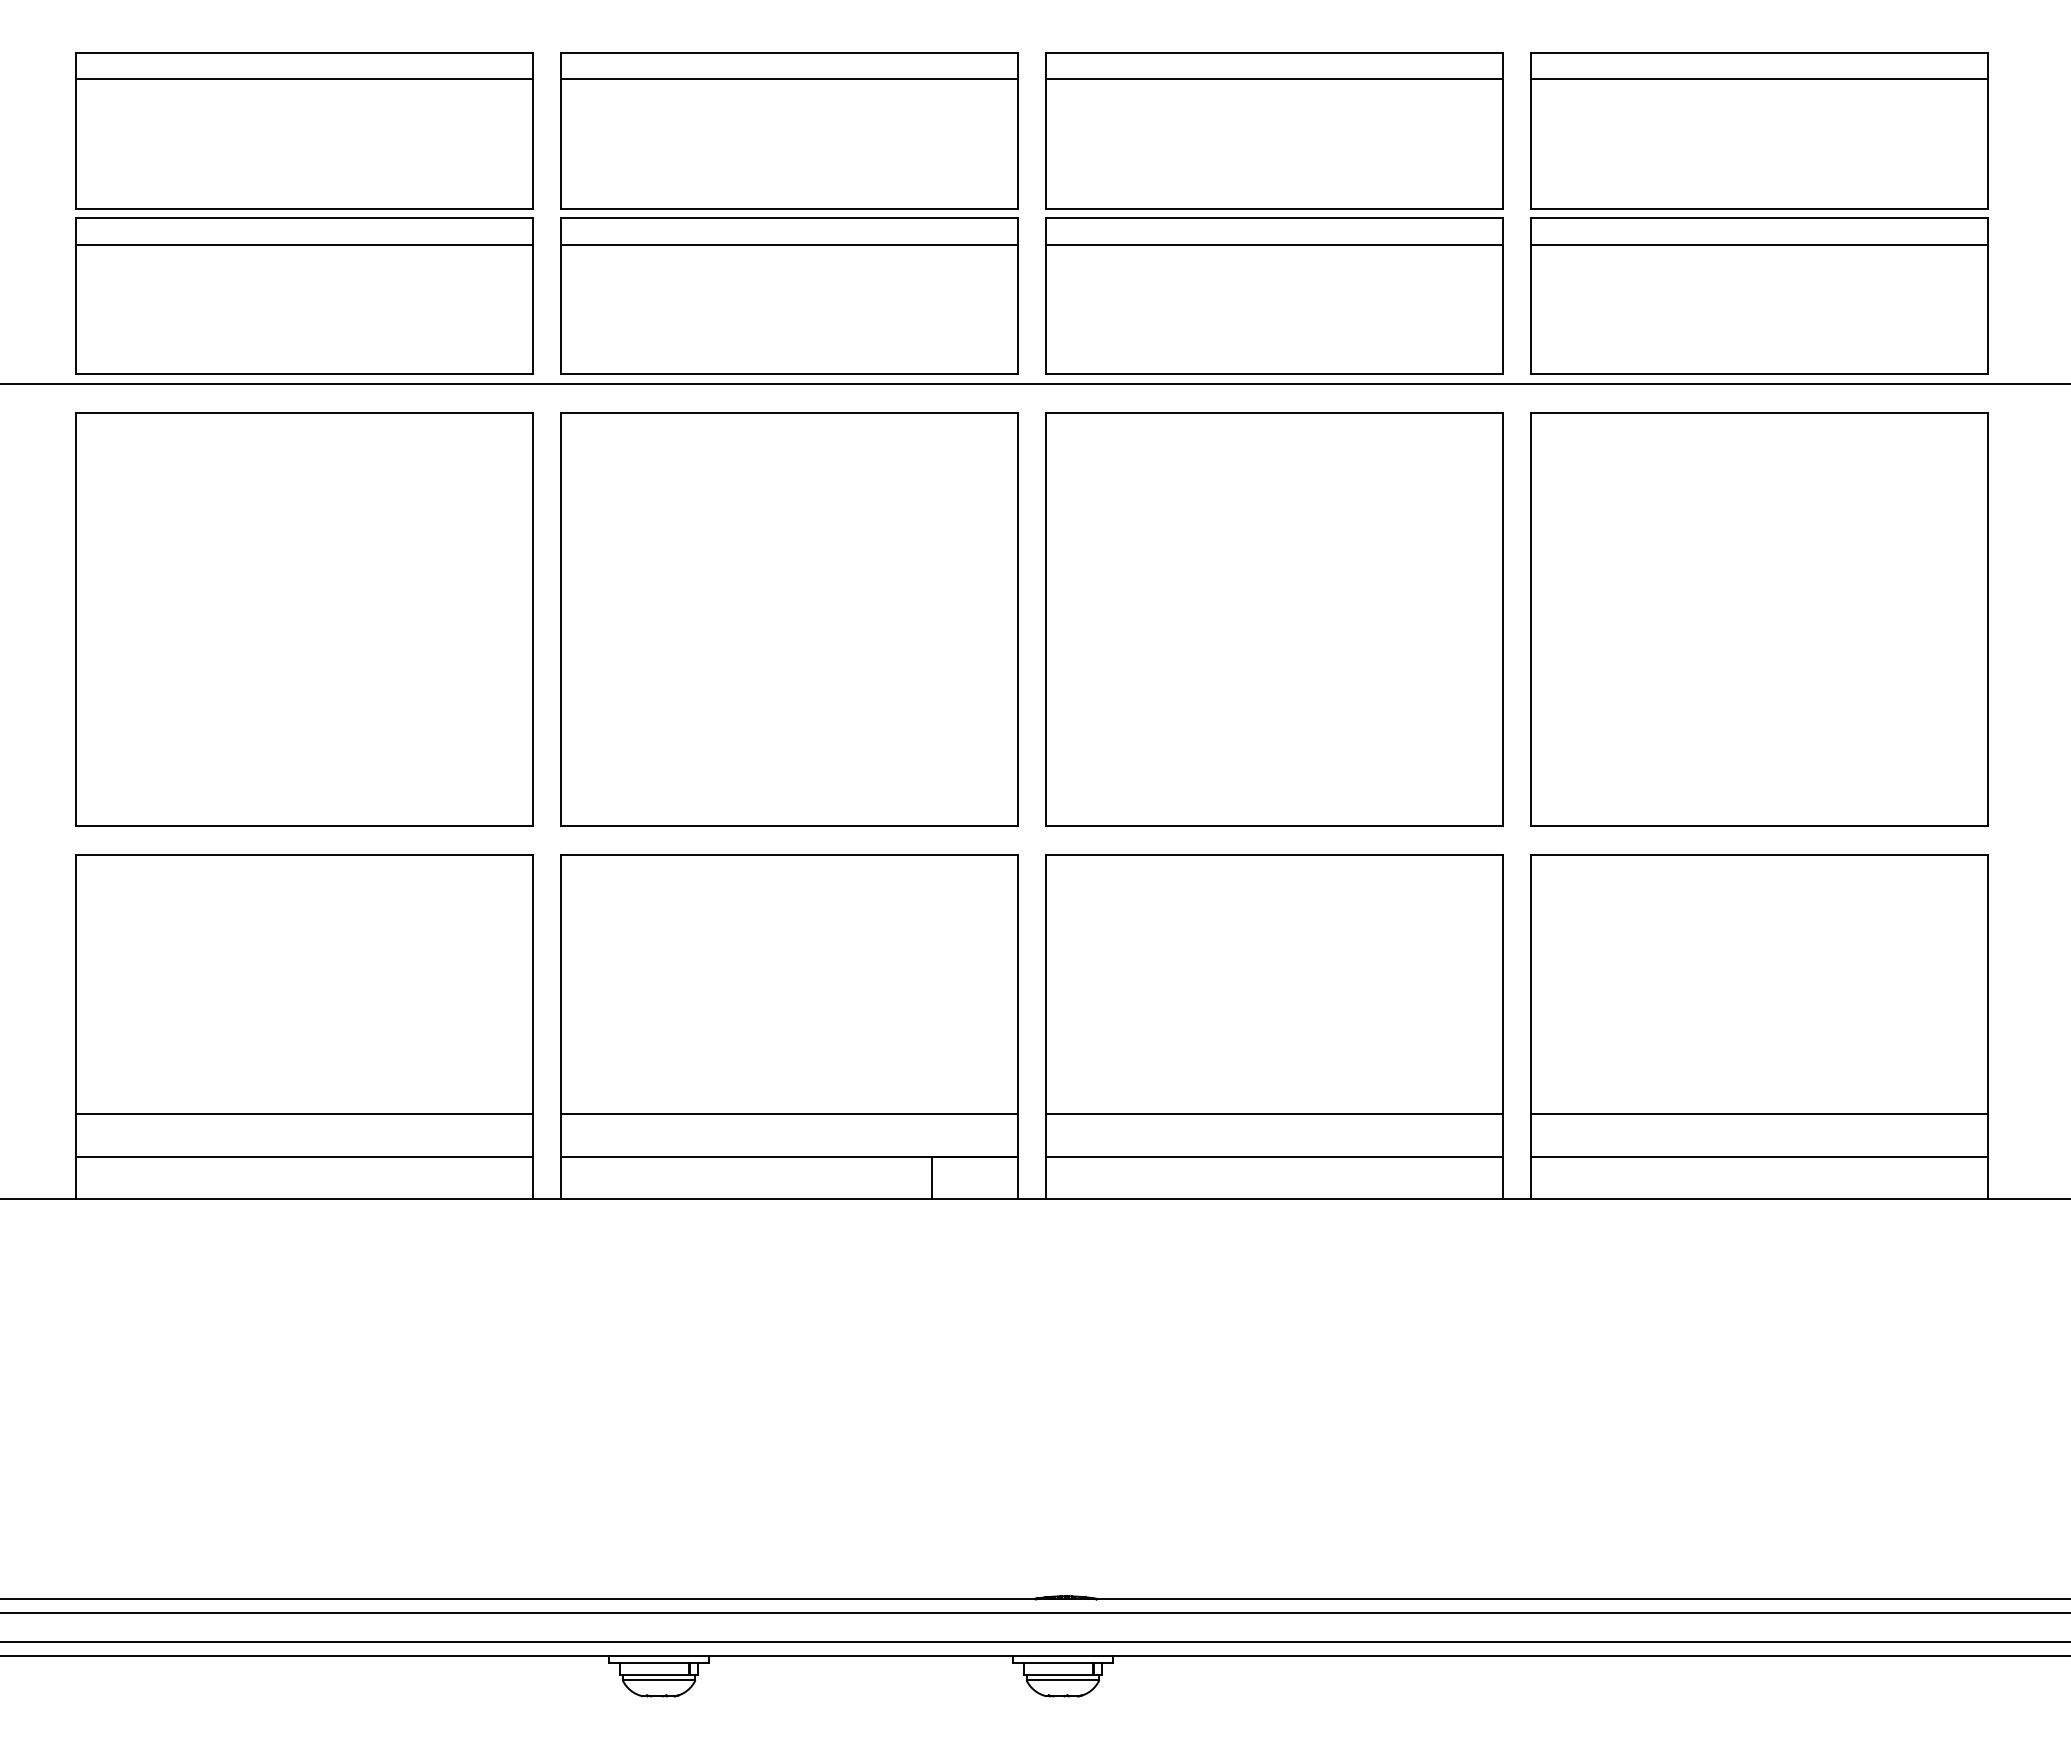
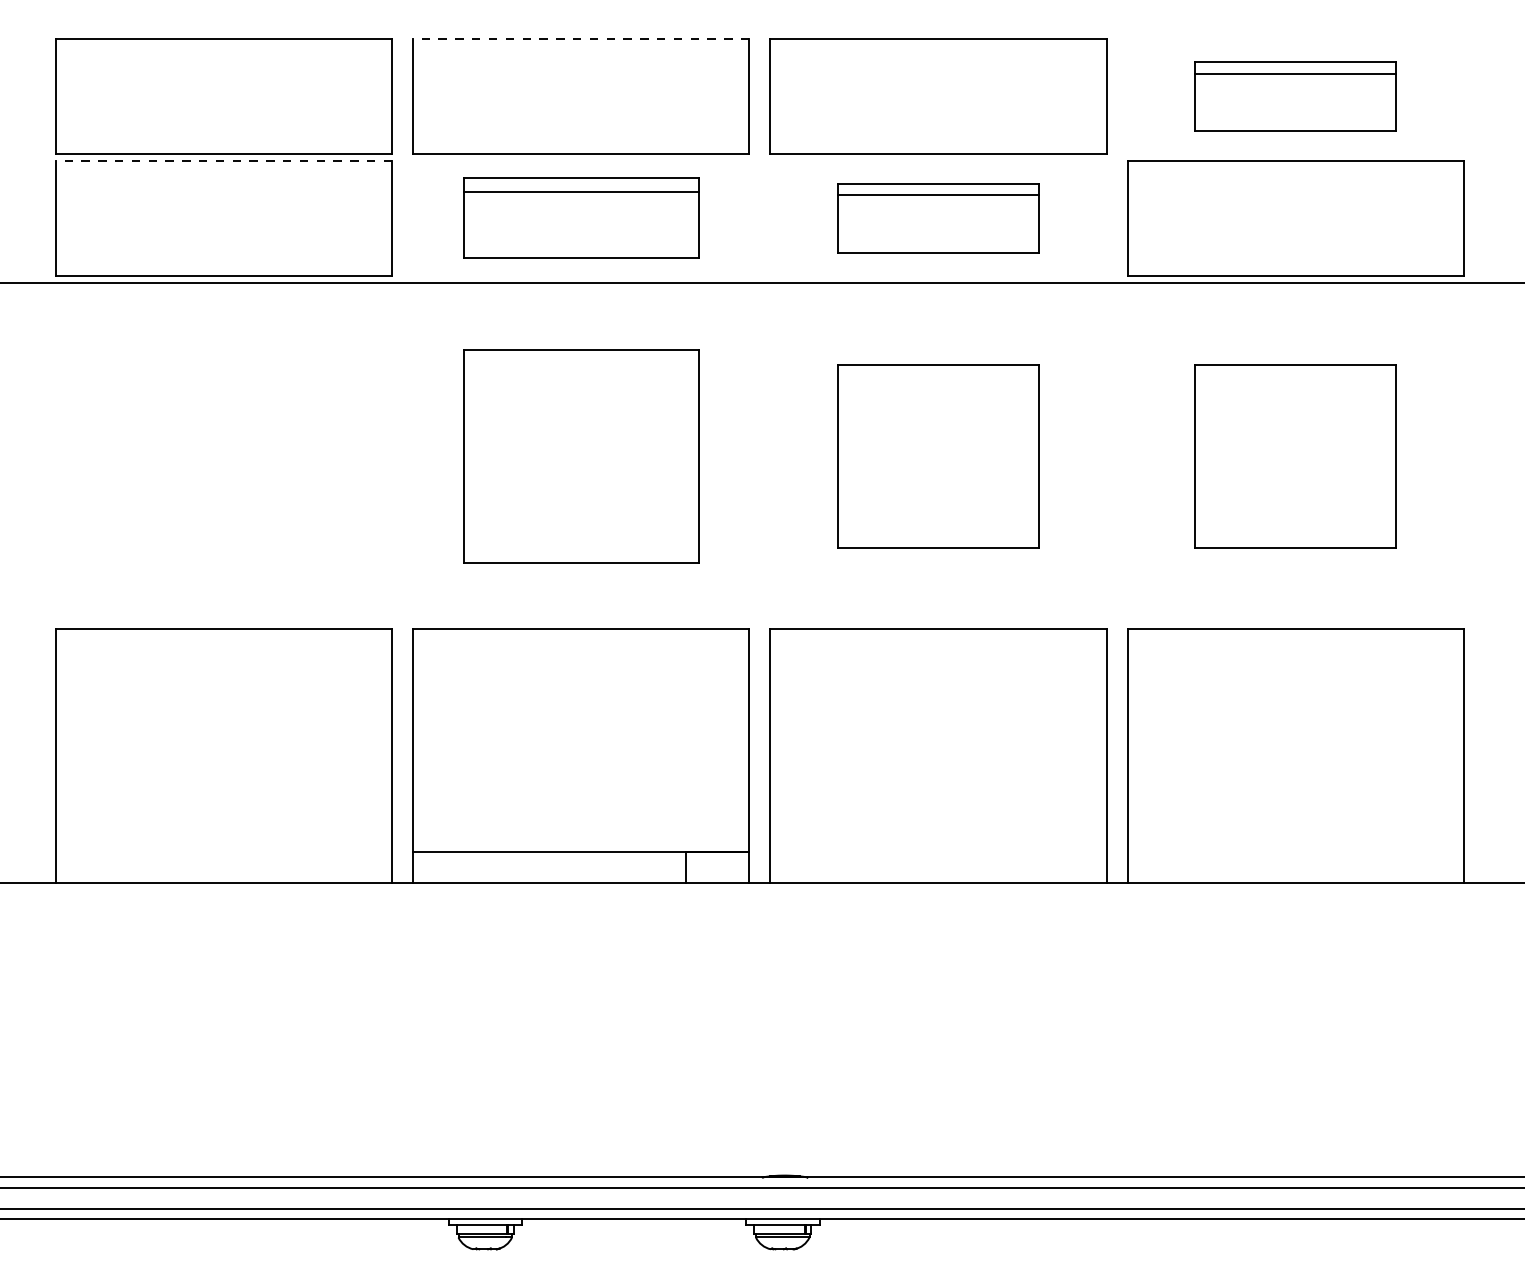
line: (789, 52) -> (581, 38), solid -> dashed
line: (304, 79) -> (224, 58), removed
line: (789, 79) -> (581, 58), removed
line: (1274, 79) -> (938, 58), removed
part: (1759, 130) -> (1295, 96), size x0.6
line: (304, 218) -> (224, 160), solid -> dashed
line: (304, 245) -> (224, 180), removed
line: (1759, 245) -> (1295, 180), removed
part: (789, 295) -> (581, 217), size x0.7
part: (1274, 295) -> (938, 217), size x0.6
part: (304, 619) -> (224, 456), removed
part: (789, 619) -> (581, 456), size x0.7
part: (1274, 619) -> (938, 456), size x0.6
part: (1759, 619) -> (1295, 456), size x0.6
line: (304, 1113) -> (224, 820), removed
line: (789, 1113) -> (581, 820), removed
line: (1274, 1113) -> (938, 820), removed
line: (1759, 1113) -> (1295, 820), removed
line: (304, 1156) -> (224, 851), removed
line: (1274, 1156) -> (938, 851), removed
line: (1759, 1156) -> (1295, 851), removed

